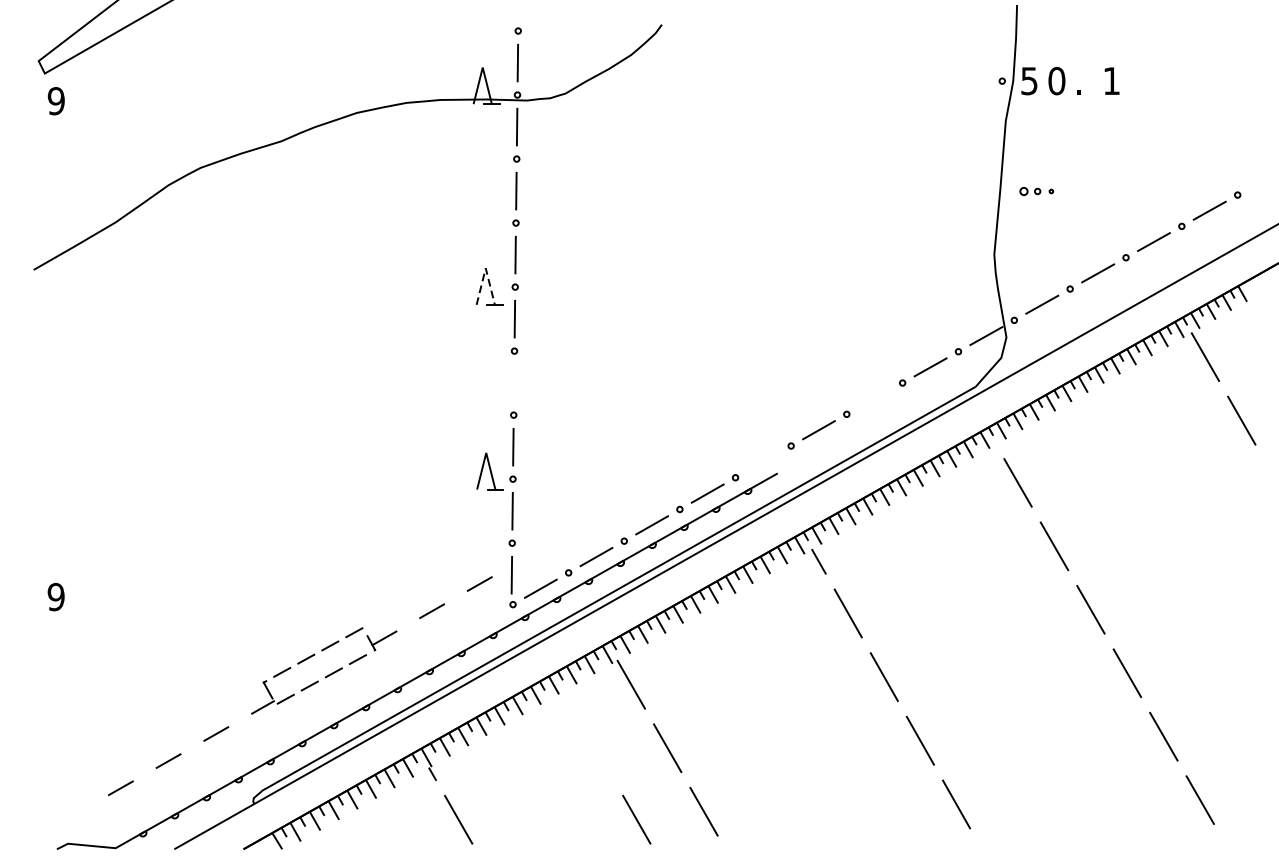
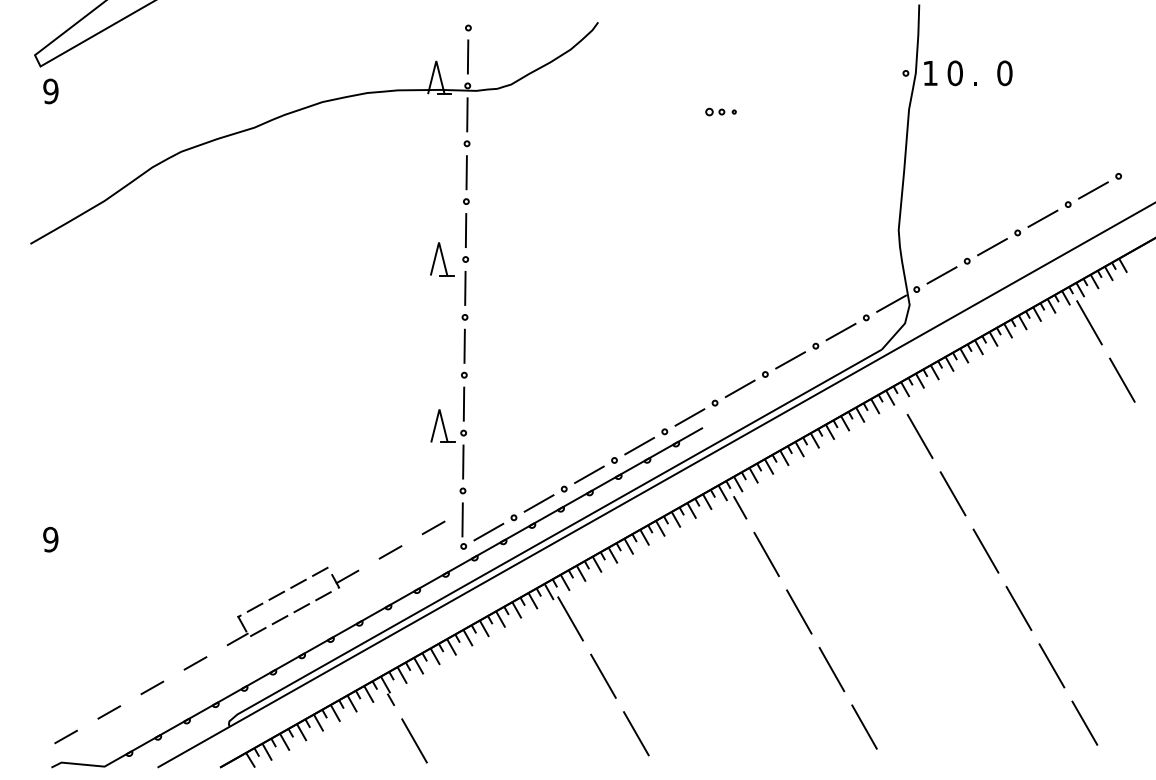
text: (1029, 81) -> (930, 73), 5 -> 1
text: (1111, 81) -> (1004, 73), 1 -> 0
part: (1036, 190) -> (720, 111), moved
line: (486, 268) -> (439, 242), dashed -> solid
line: (513, 382) -> (464, 345), added
line: (874, 398) -> (790, 360), added
line: (762, 461) -> (689, 417), added
line: (72, 814) -> (65, 736), added
line: (636, 819) -> (575, 740), removed

